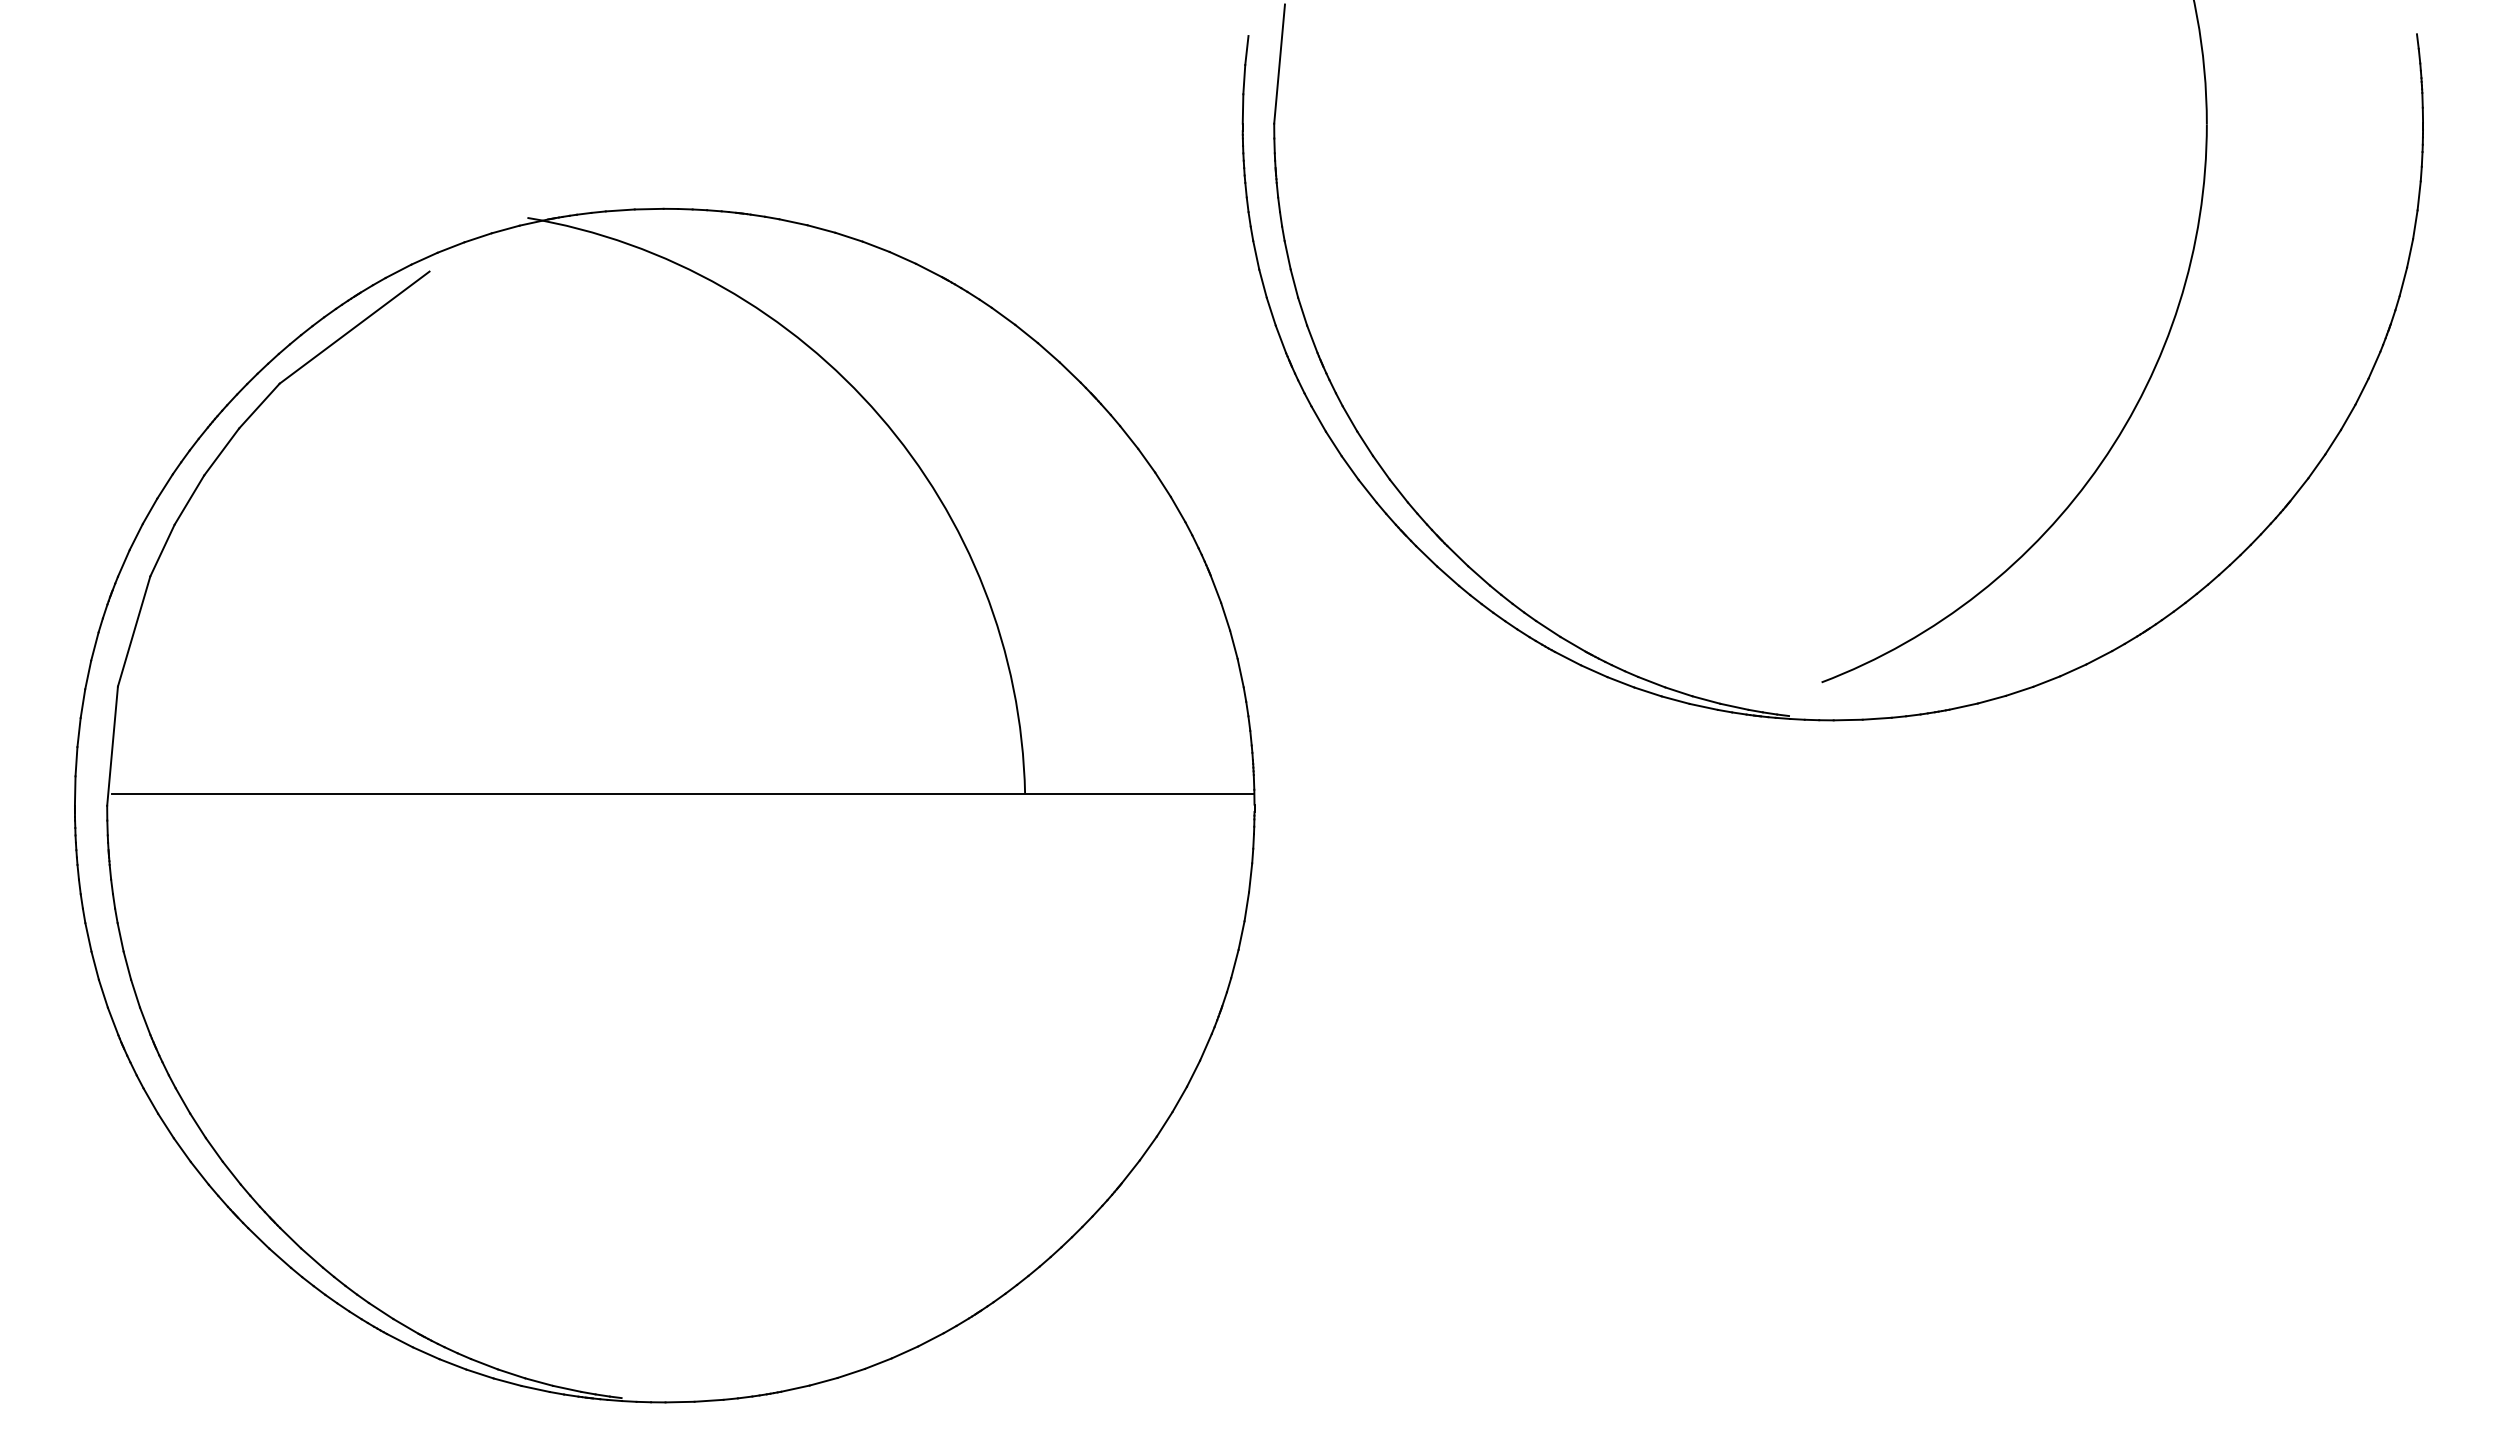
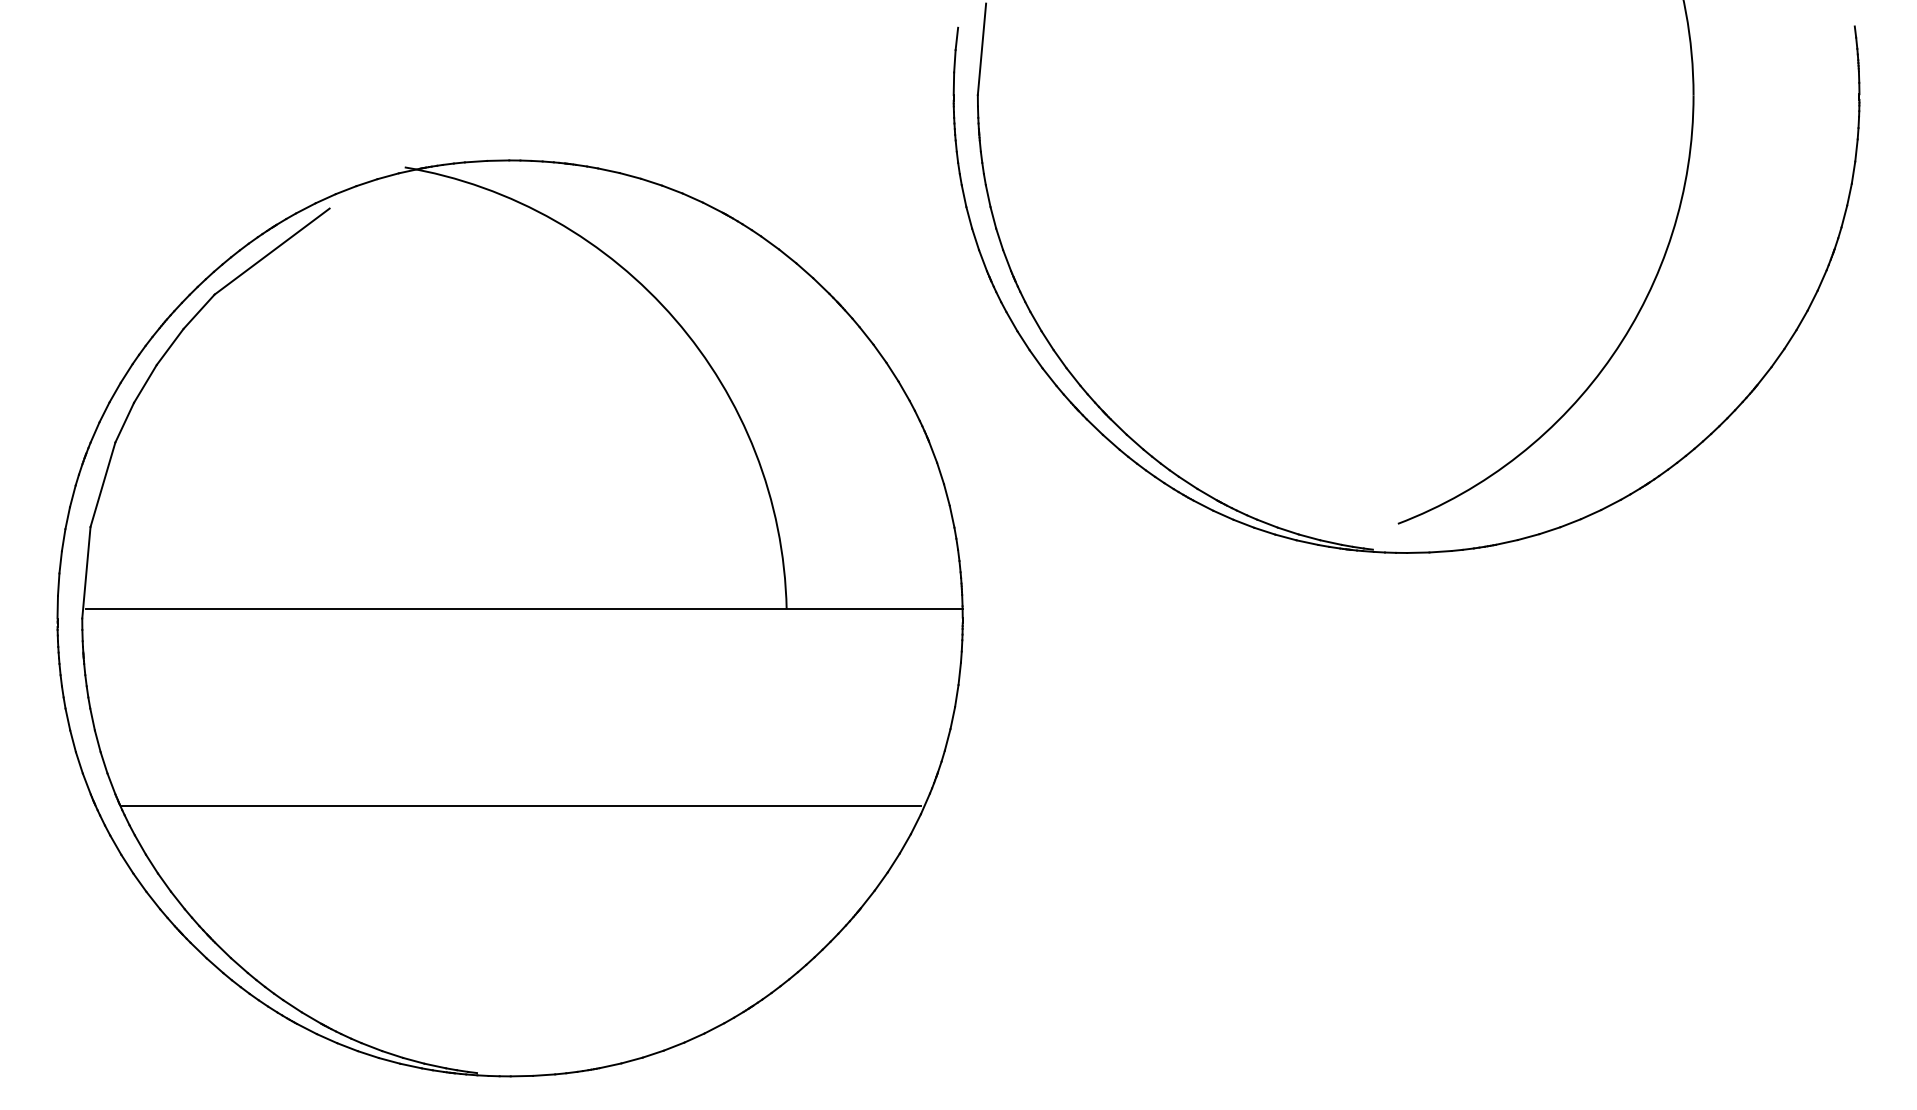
line: (679, 1049) -> (521, 805), added

